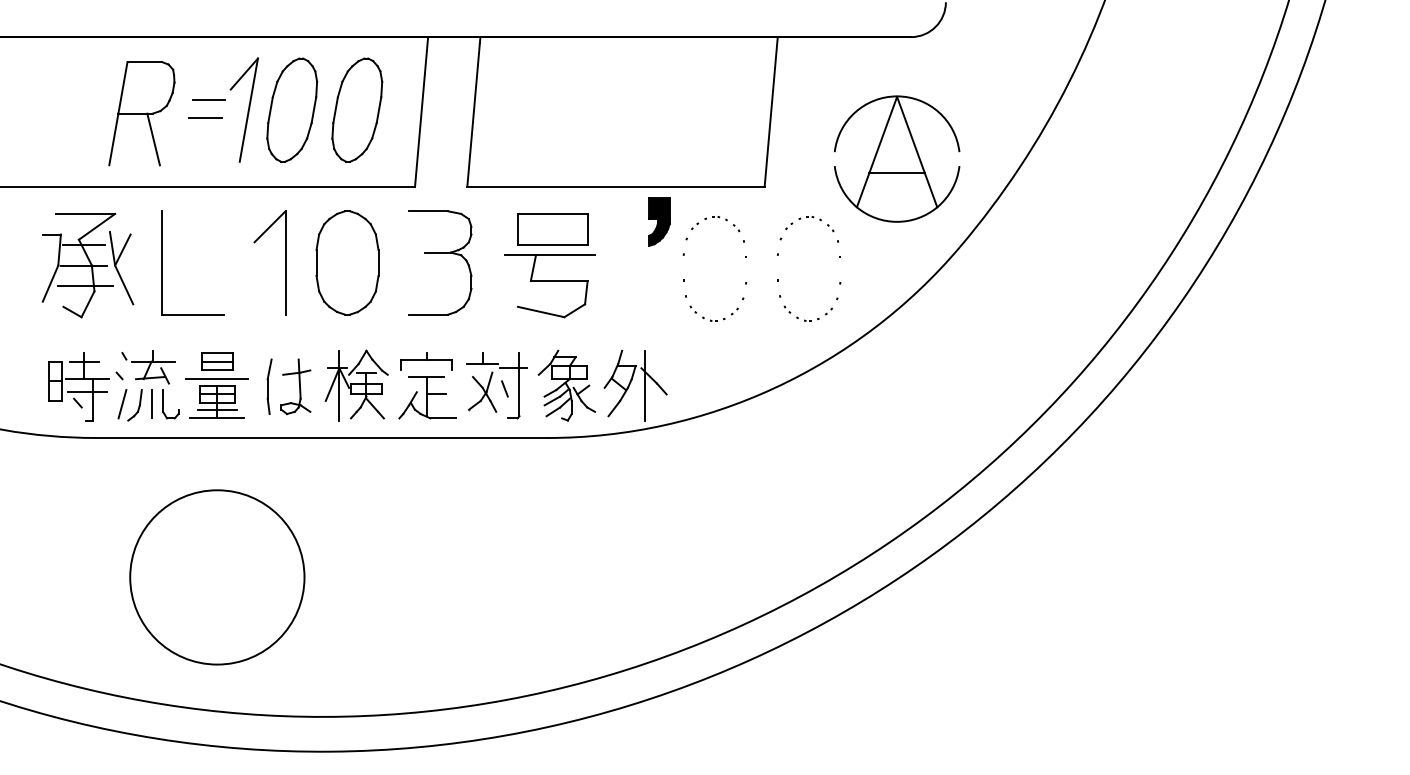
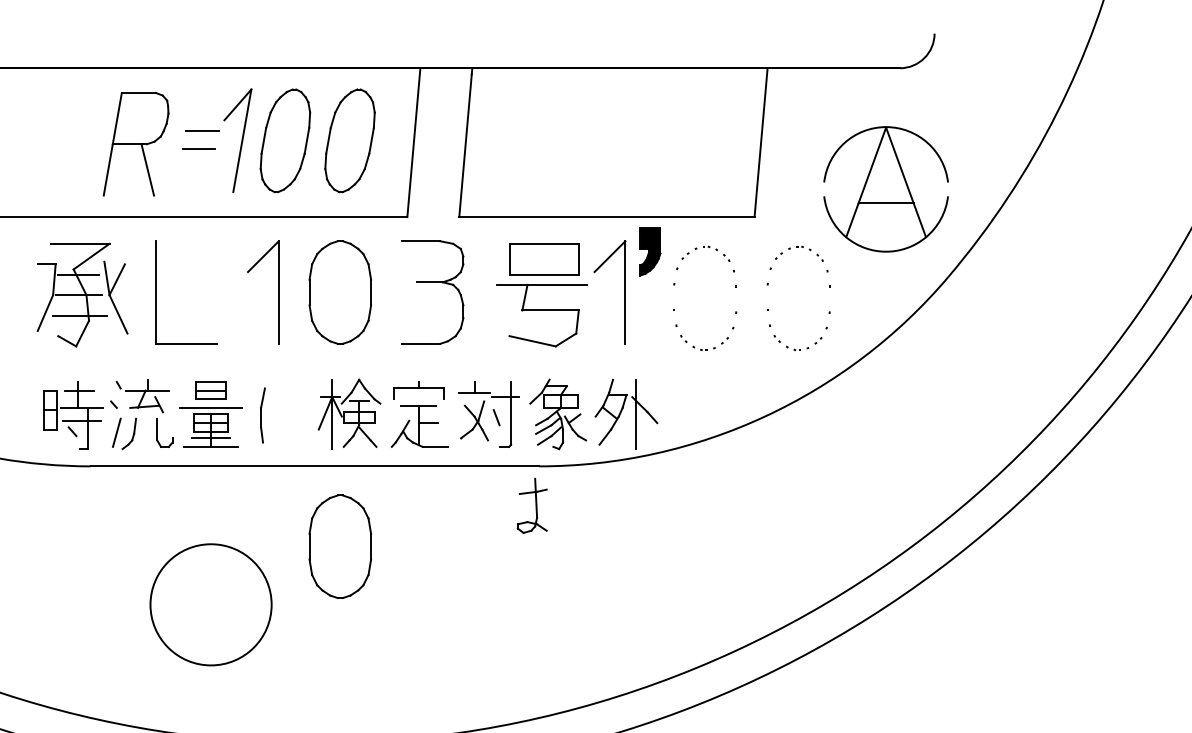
part: (634, 262) -> (625, 292), added
part: (295, 386) -> (531, 505), moved
line: (151, 404) -> (145, 433), removed
part: (347, 518) -> (340, 546), added
circle: (217, 577) -> (211, 604), size x0.7

